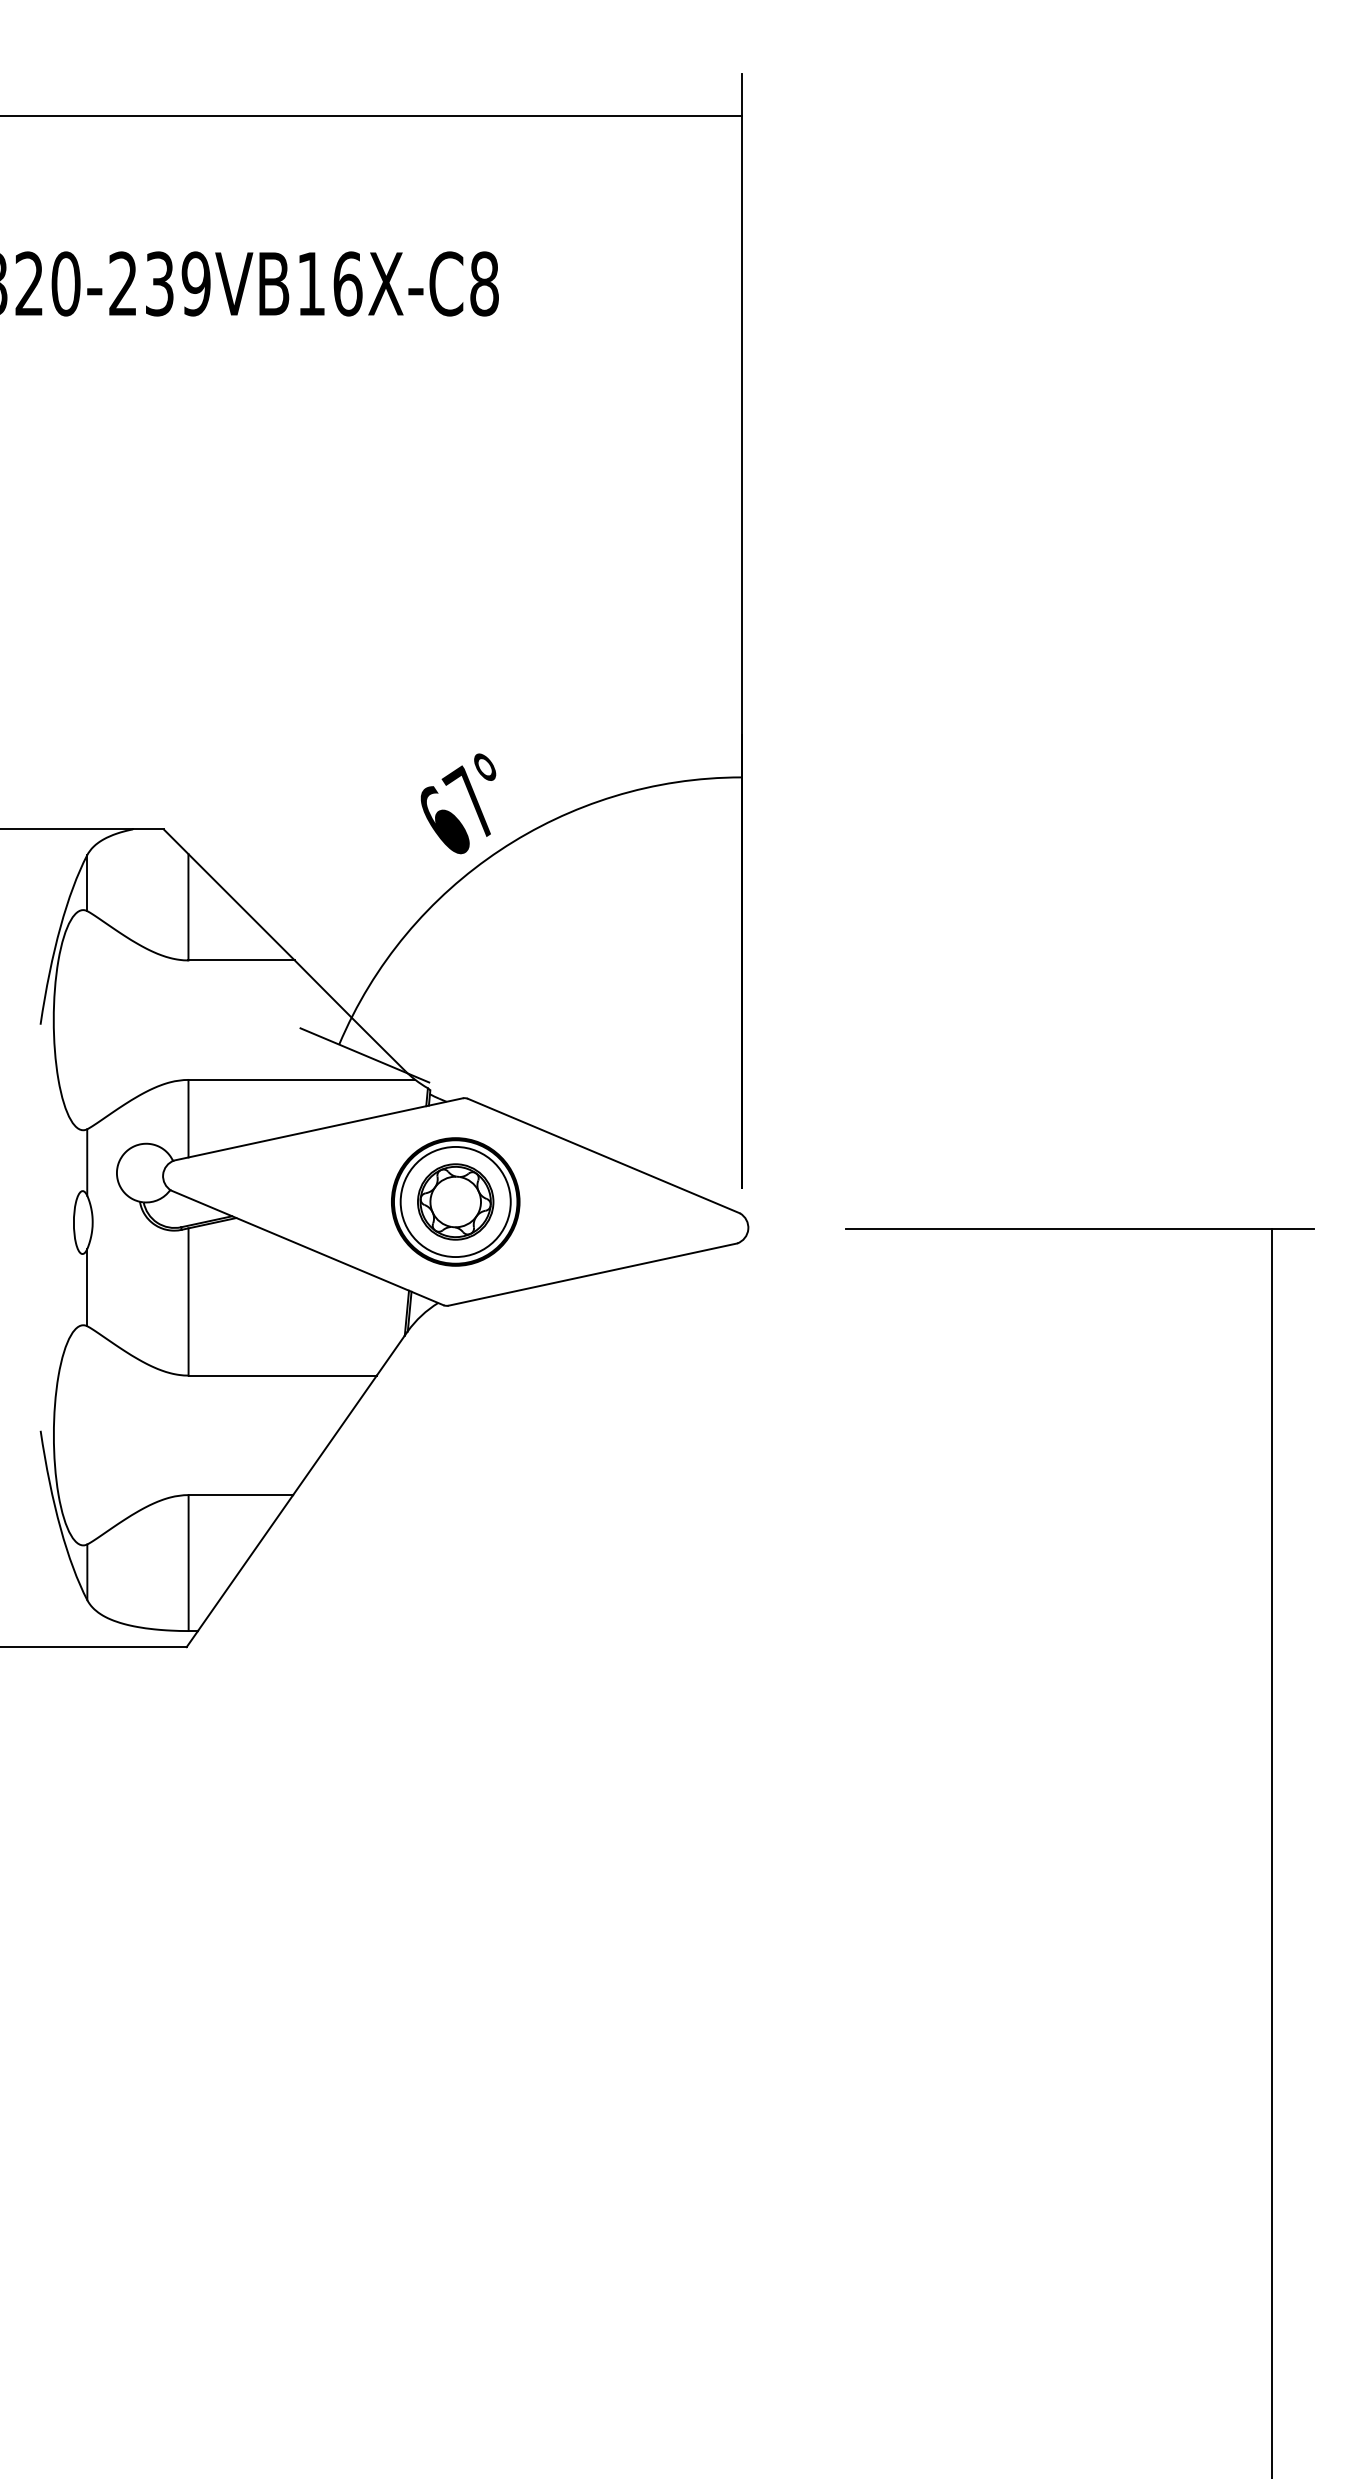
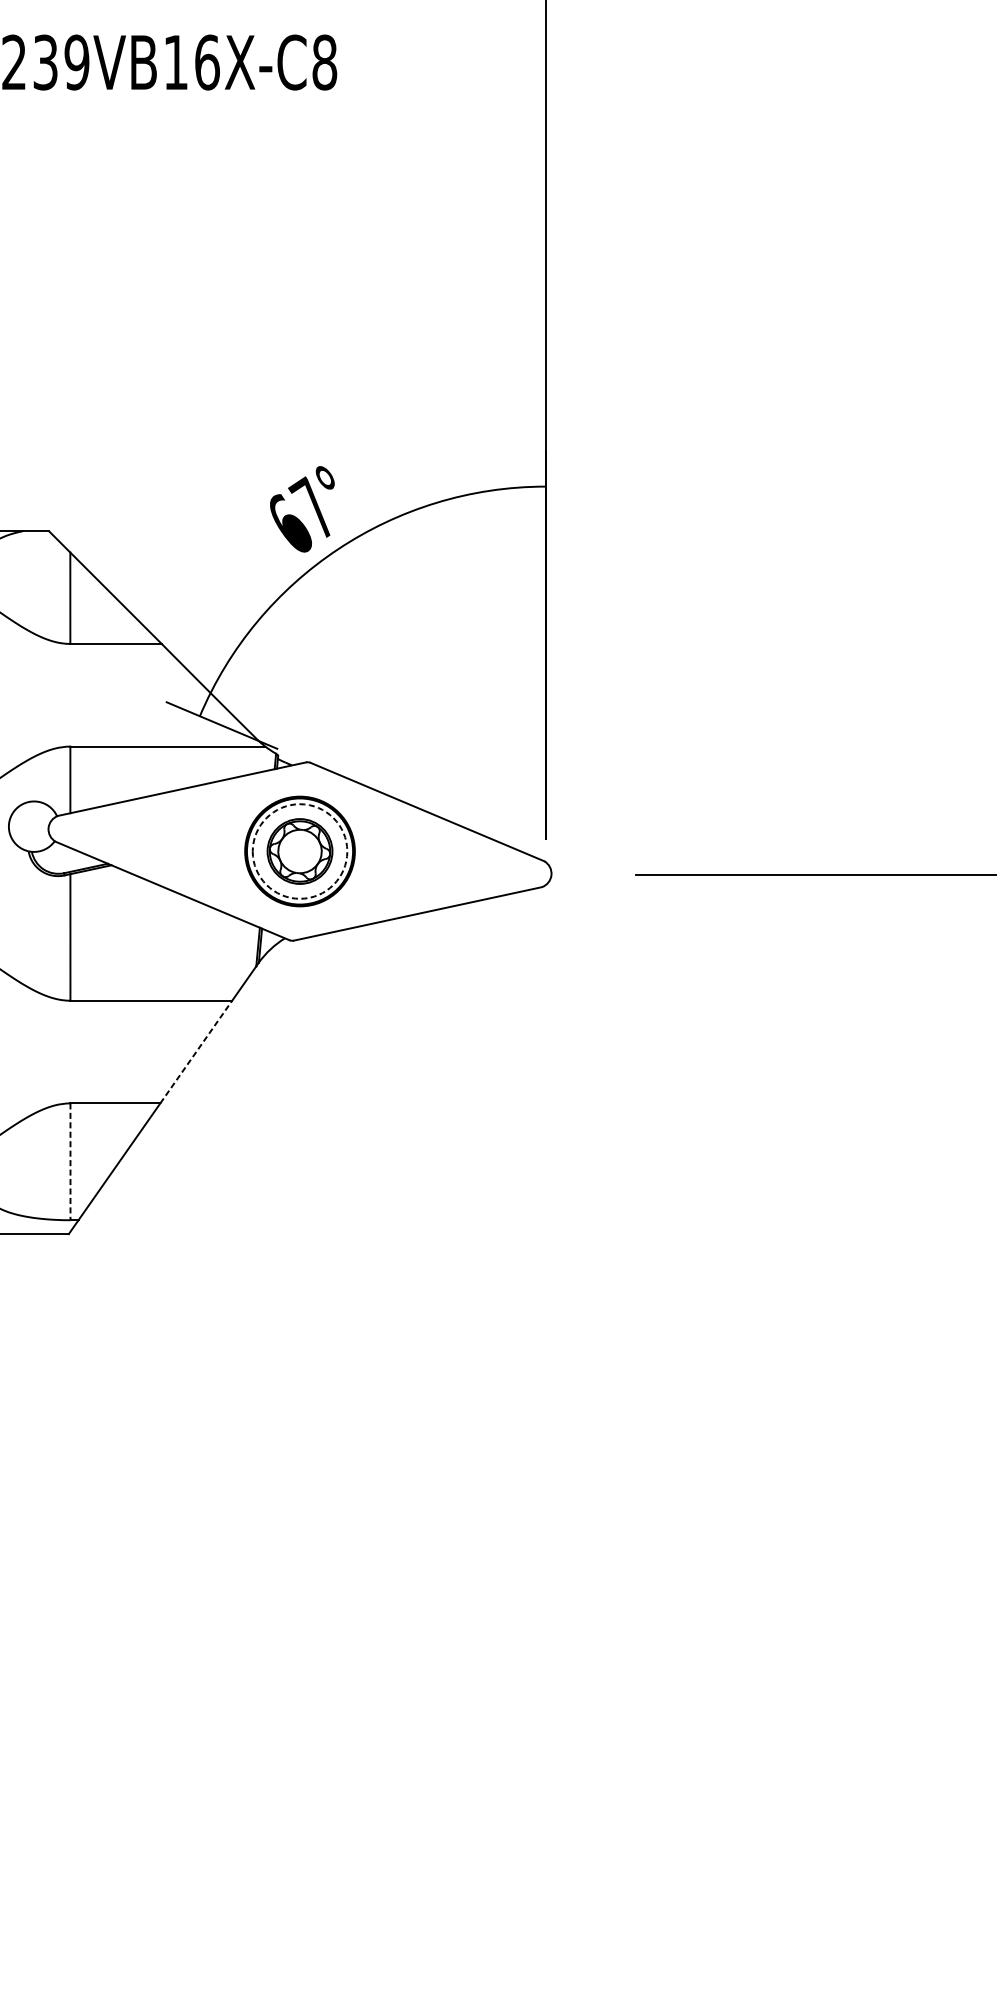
circle: (455, 1201) -> (299, 851), solid -> dashed
line: (335, 1435) -> (196, 1052), solid -> dashed
line: (188, 1563) -> (70, 1162), solid -> dashed

